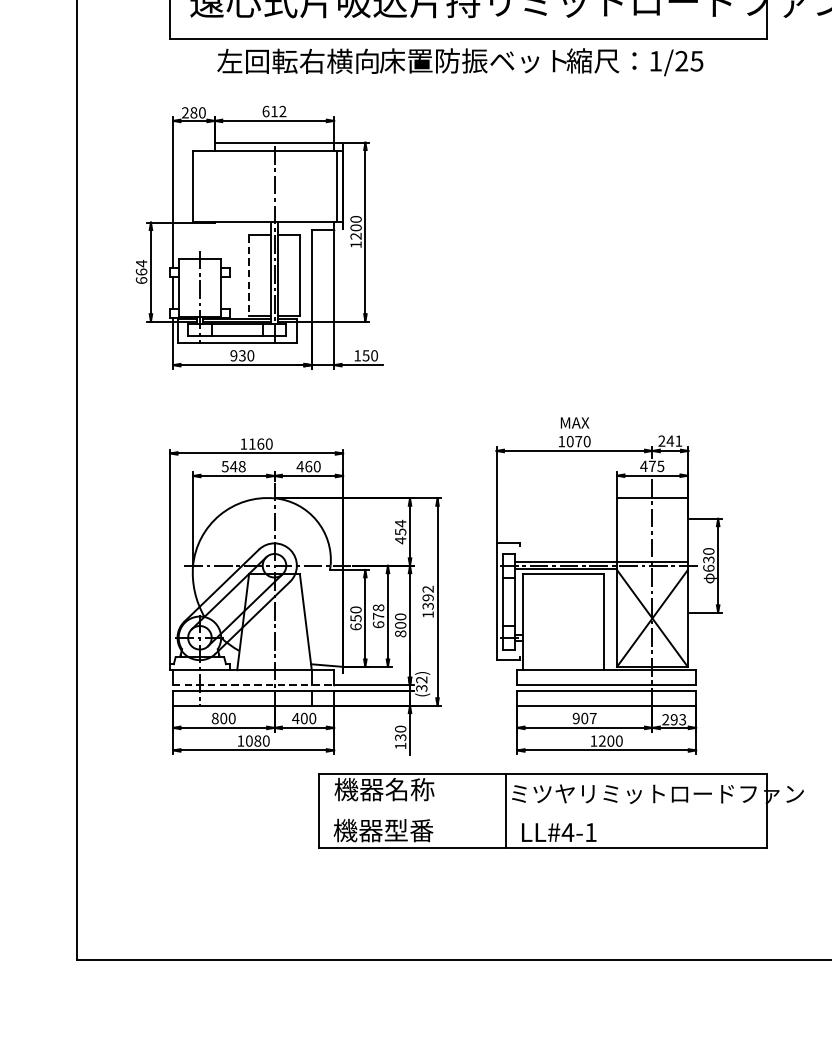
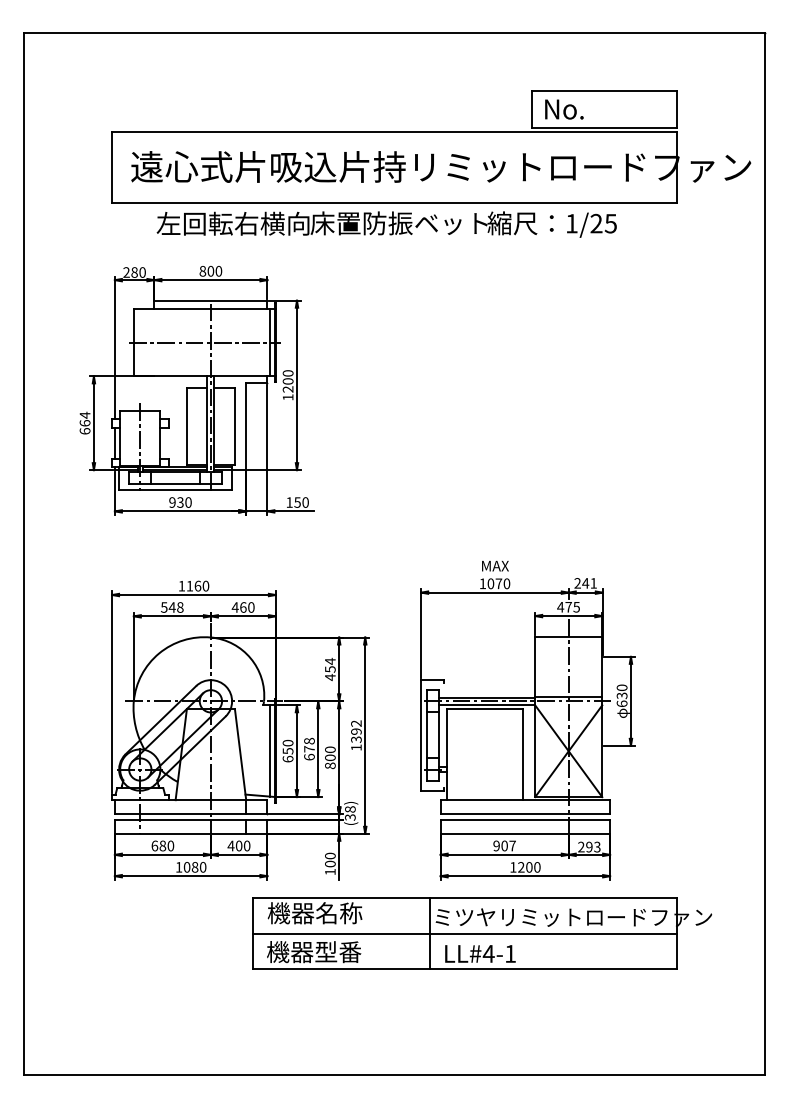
text: (274, 110) -> (210, 270), 612 -> 800
line: (268, 186) -> (205, 342), added
line: (248, 276) -> (186, 427), dashed -> solid
line: (337, 617) -> (270, 750), added
text: (421, 680) -> (350, 809), 32) -> 38)
line: (254, 685) -> (191, 814), dashed -> solid
text: (219, 718) -> (158, 845), 800 -> 680
text: (400, 737) -> (330, 863), 130 -> 100
line: (542, 810) -> (464, 933), added

